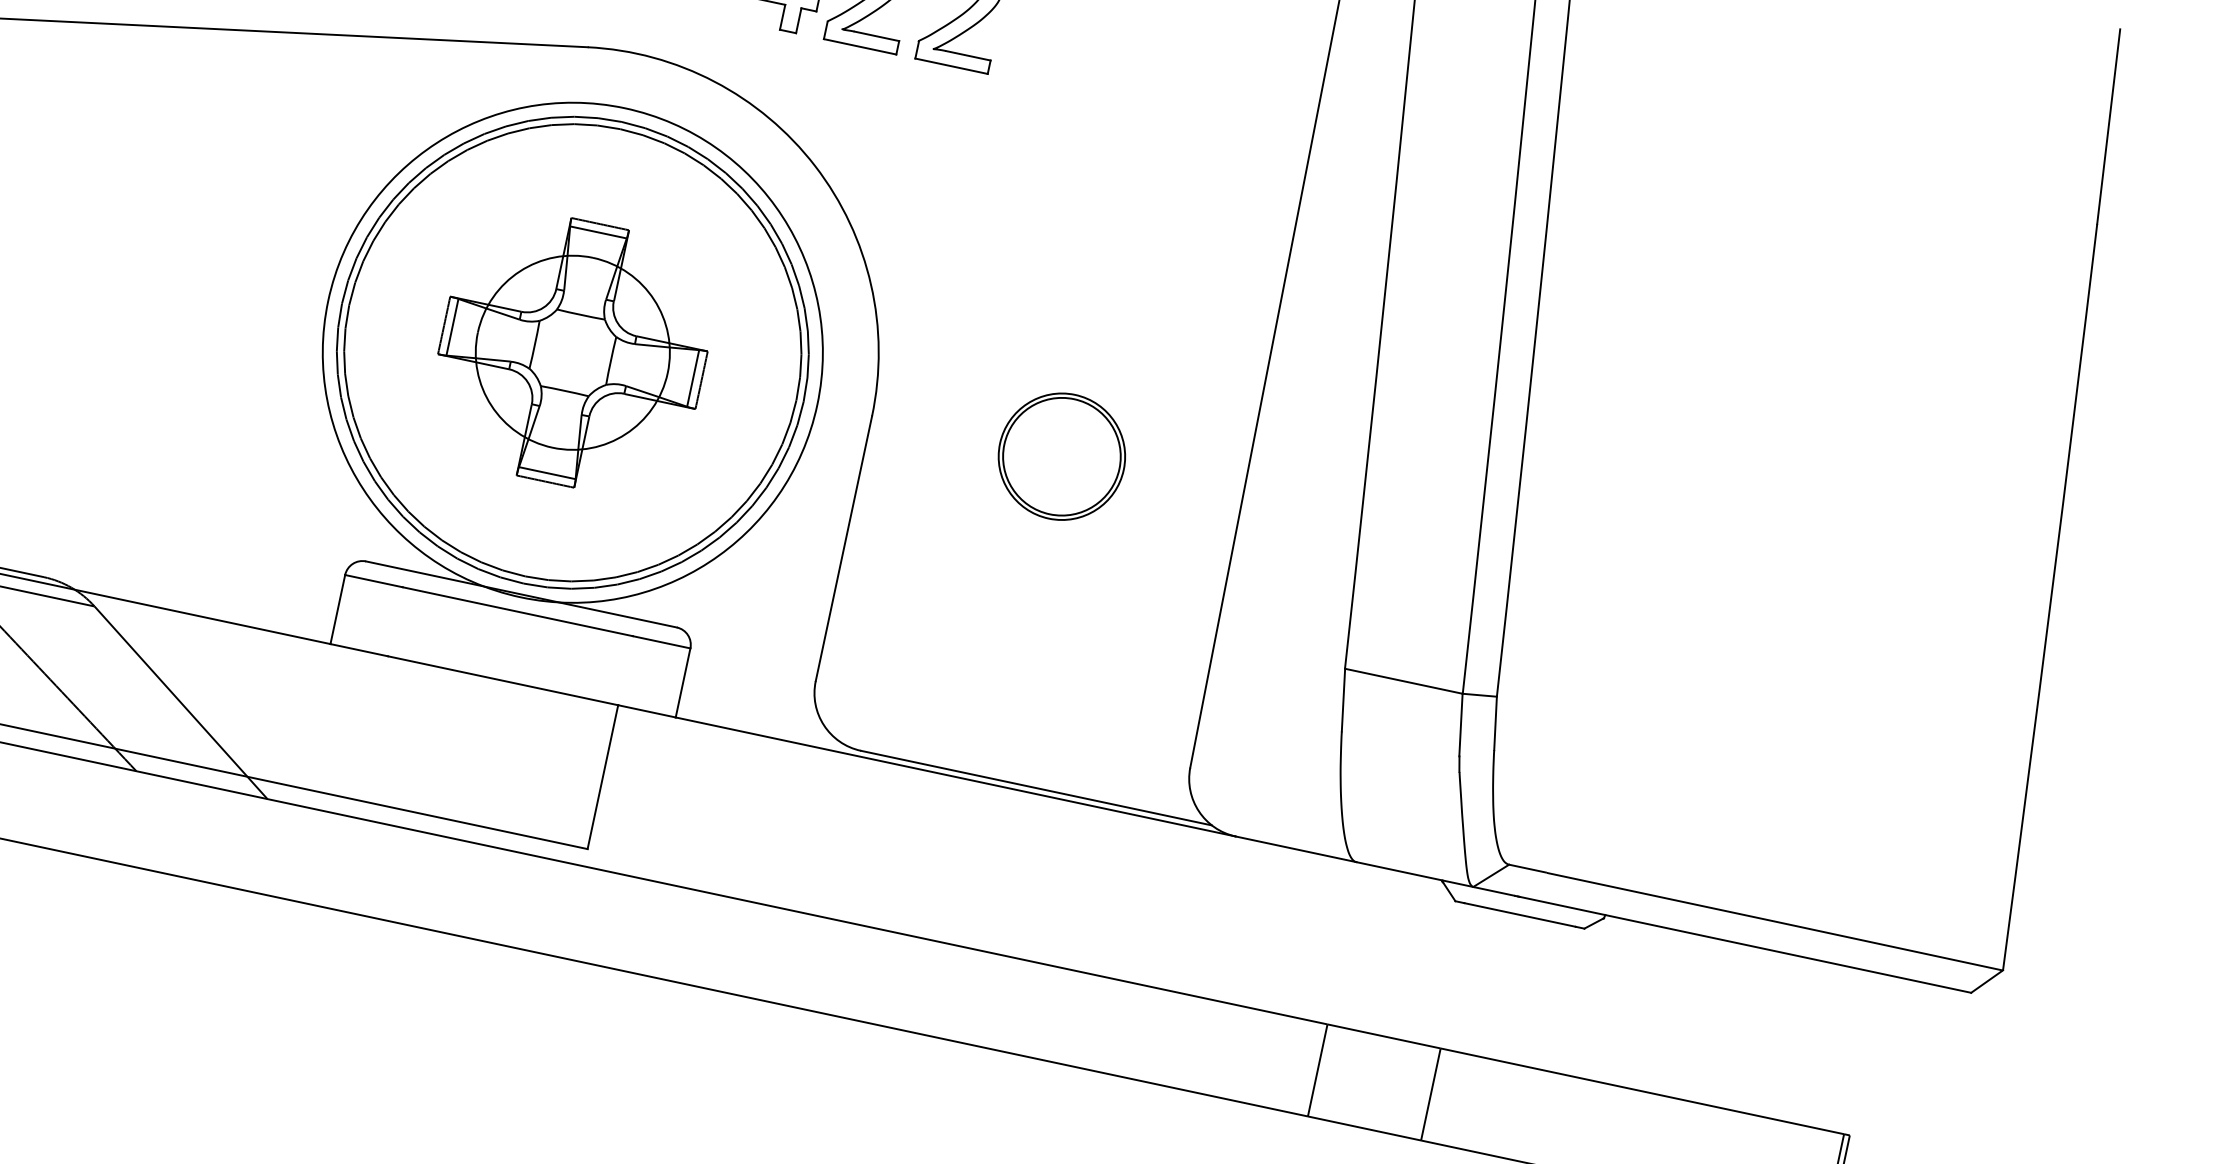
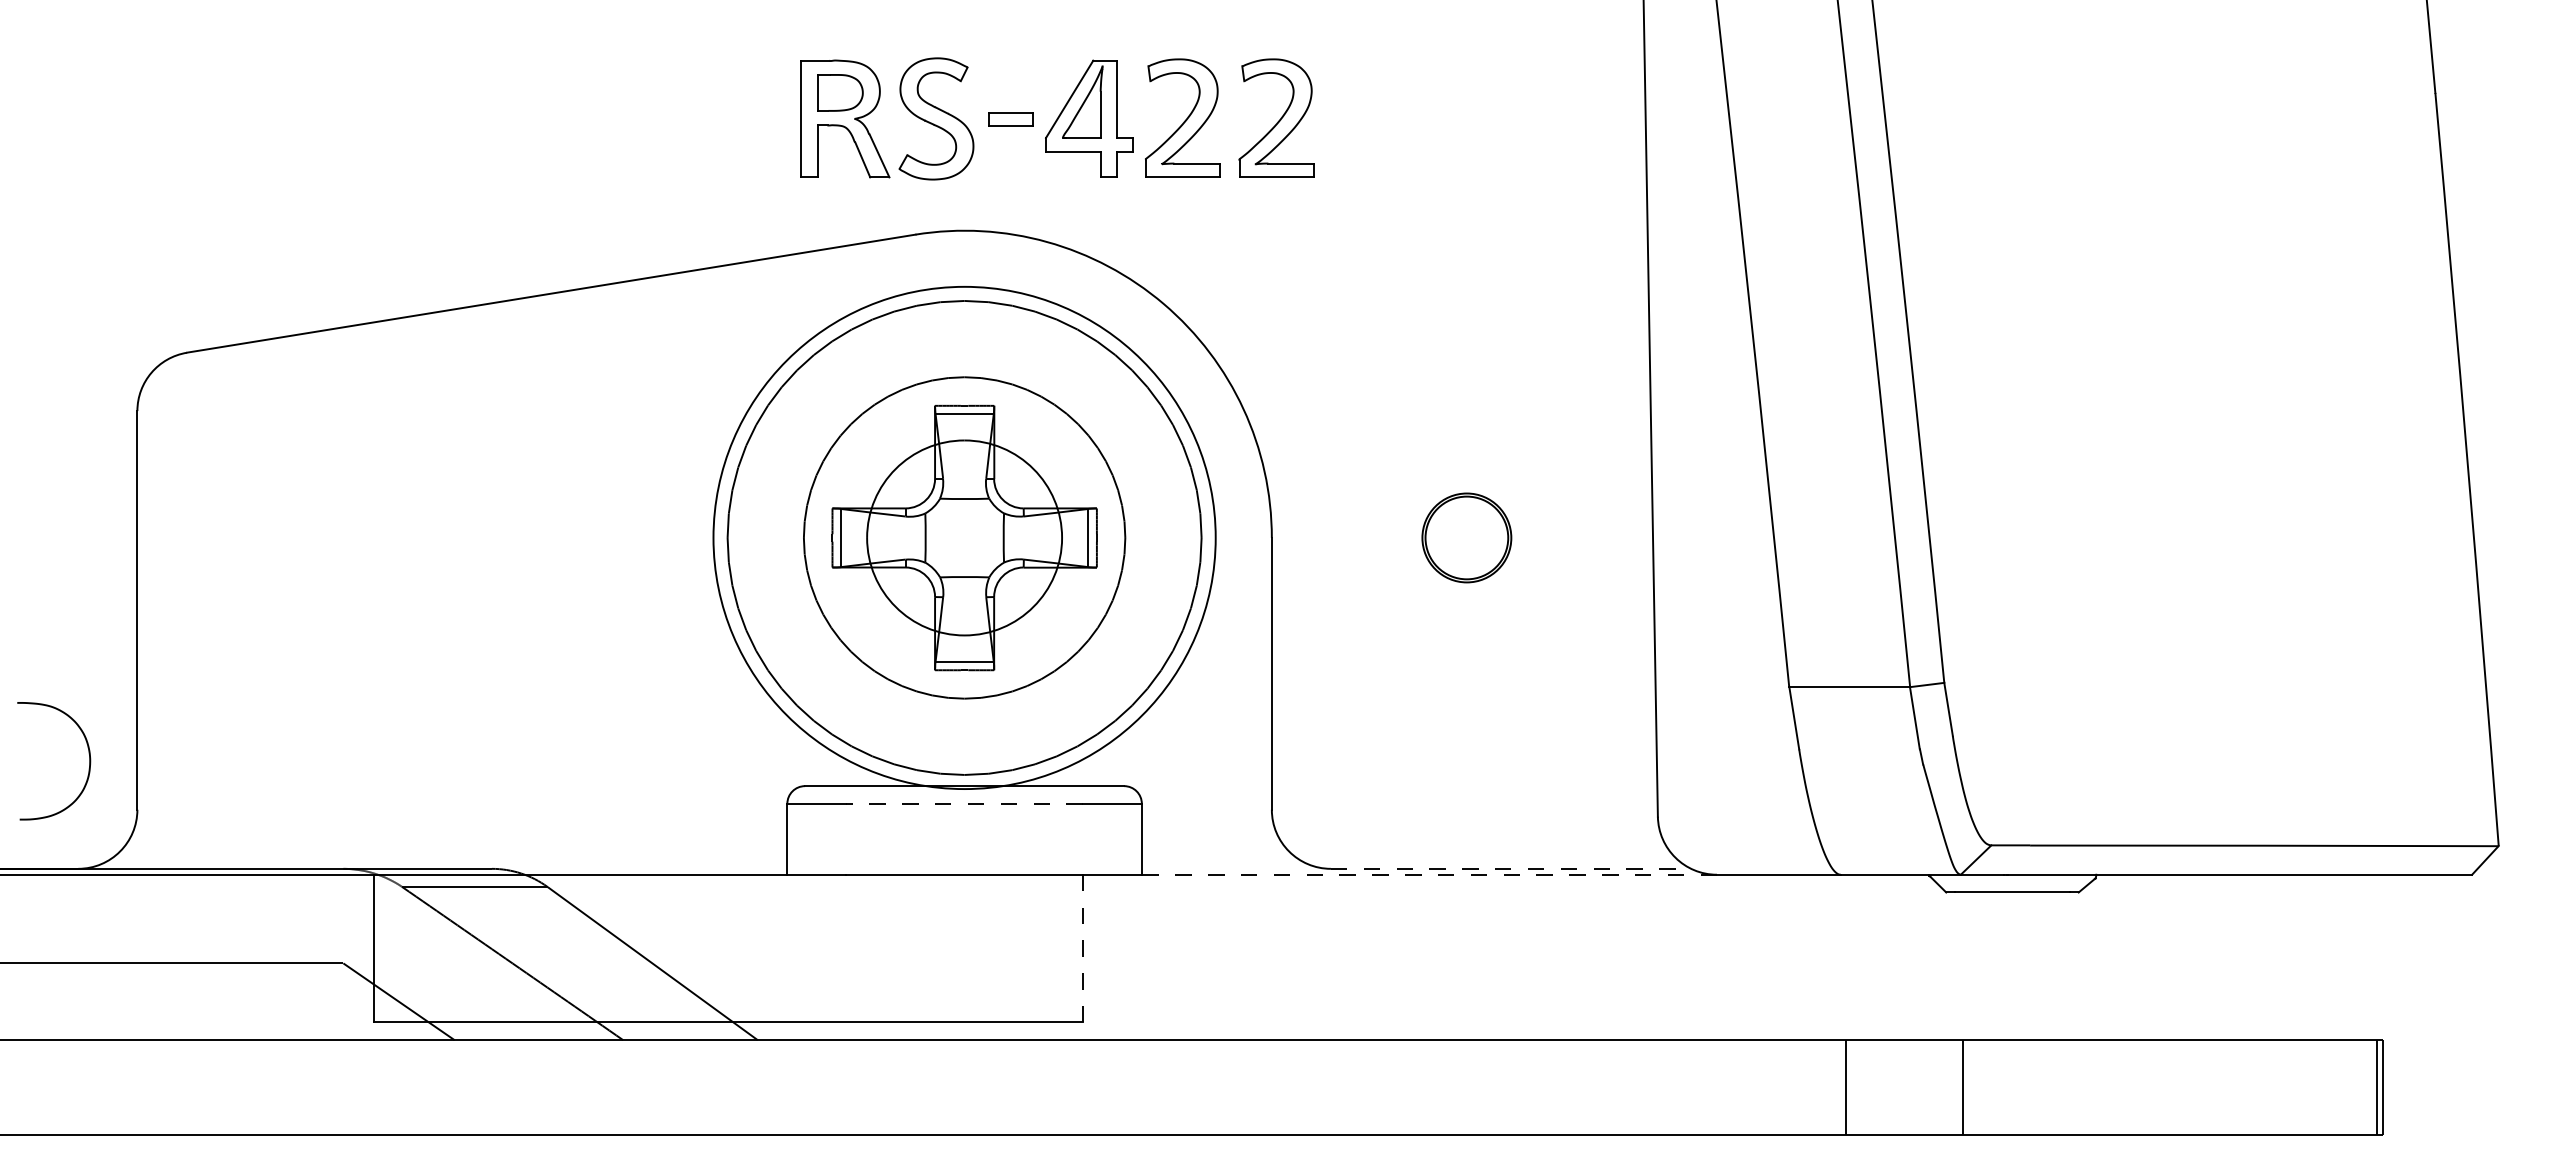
circle: (572, 352) -> (964, 537), size x0.7
part: (1061, 456) -> (1466, 537), size x0.7
line: (517, 611) -> (964, 803), solid -> dashed
line: (602, 776) -> (1082, 948), solid -> dashed
line: (955, 776) -> (1429, 874), solid -> dashed
line: (1037, 787) -> (1511, 868), solid -> dashed

